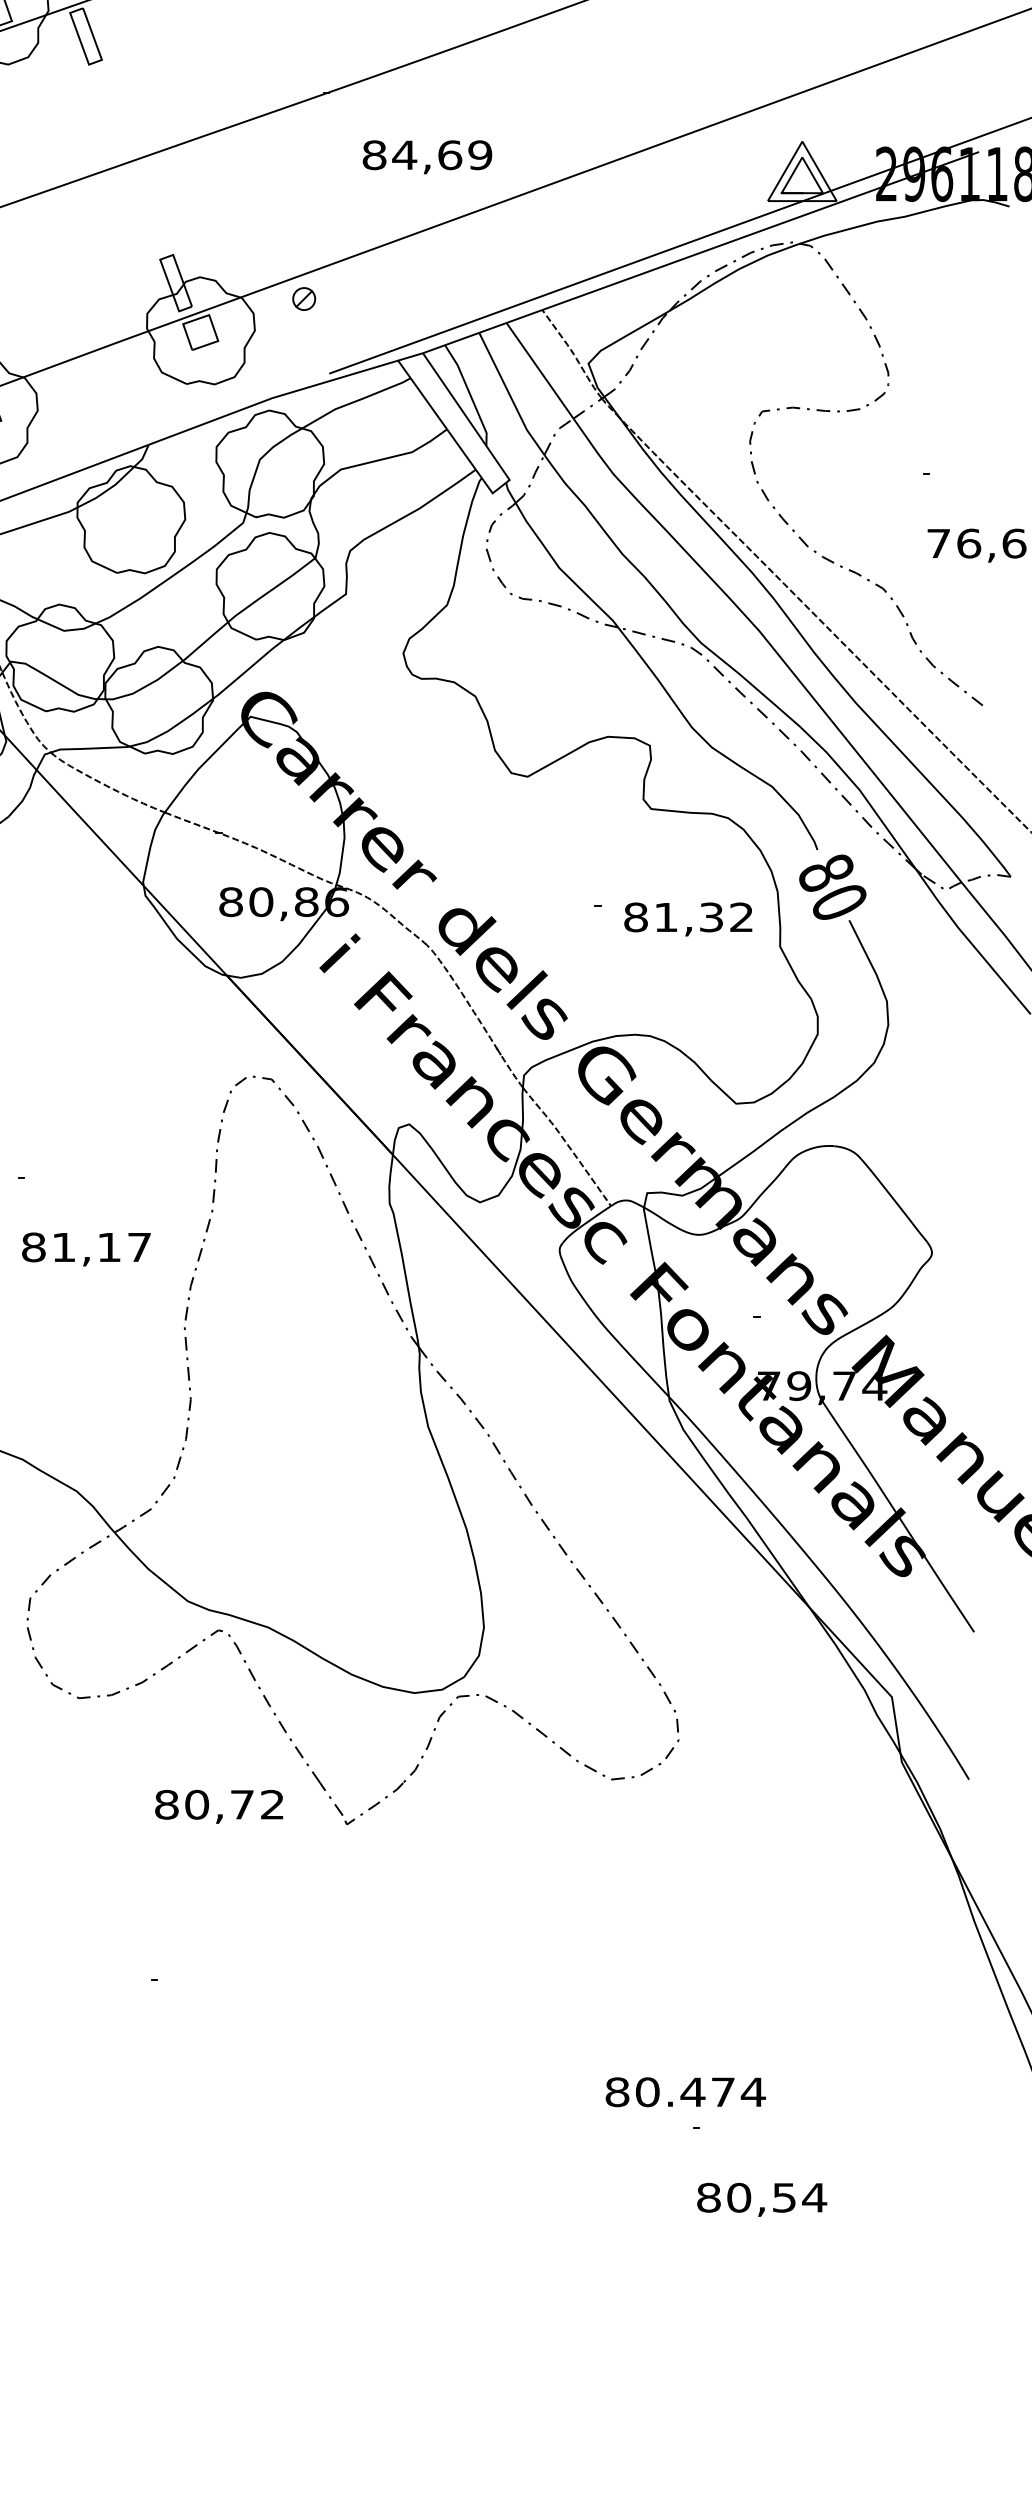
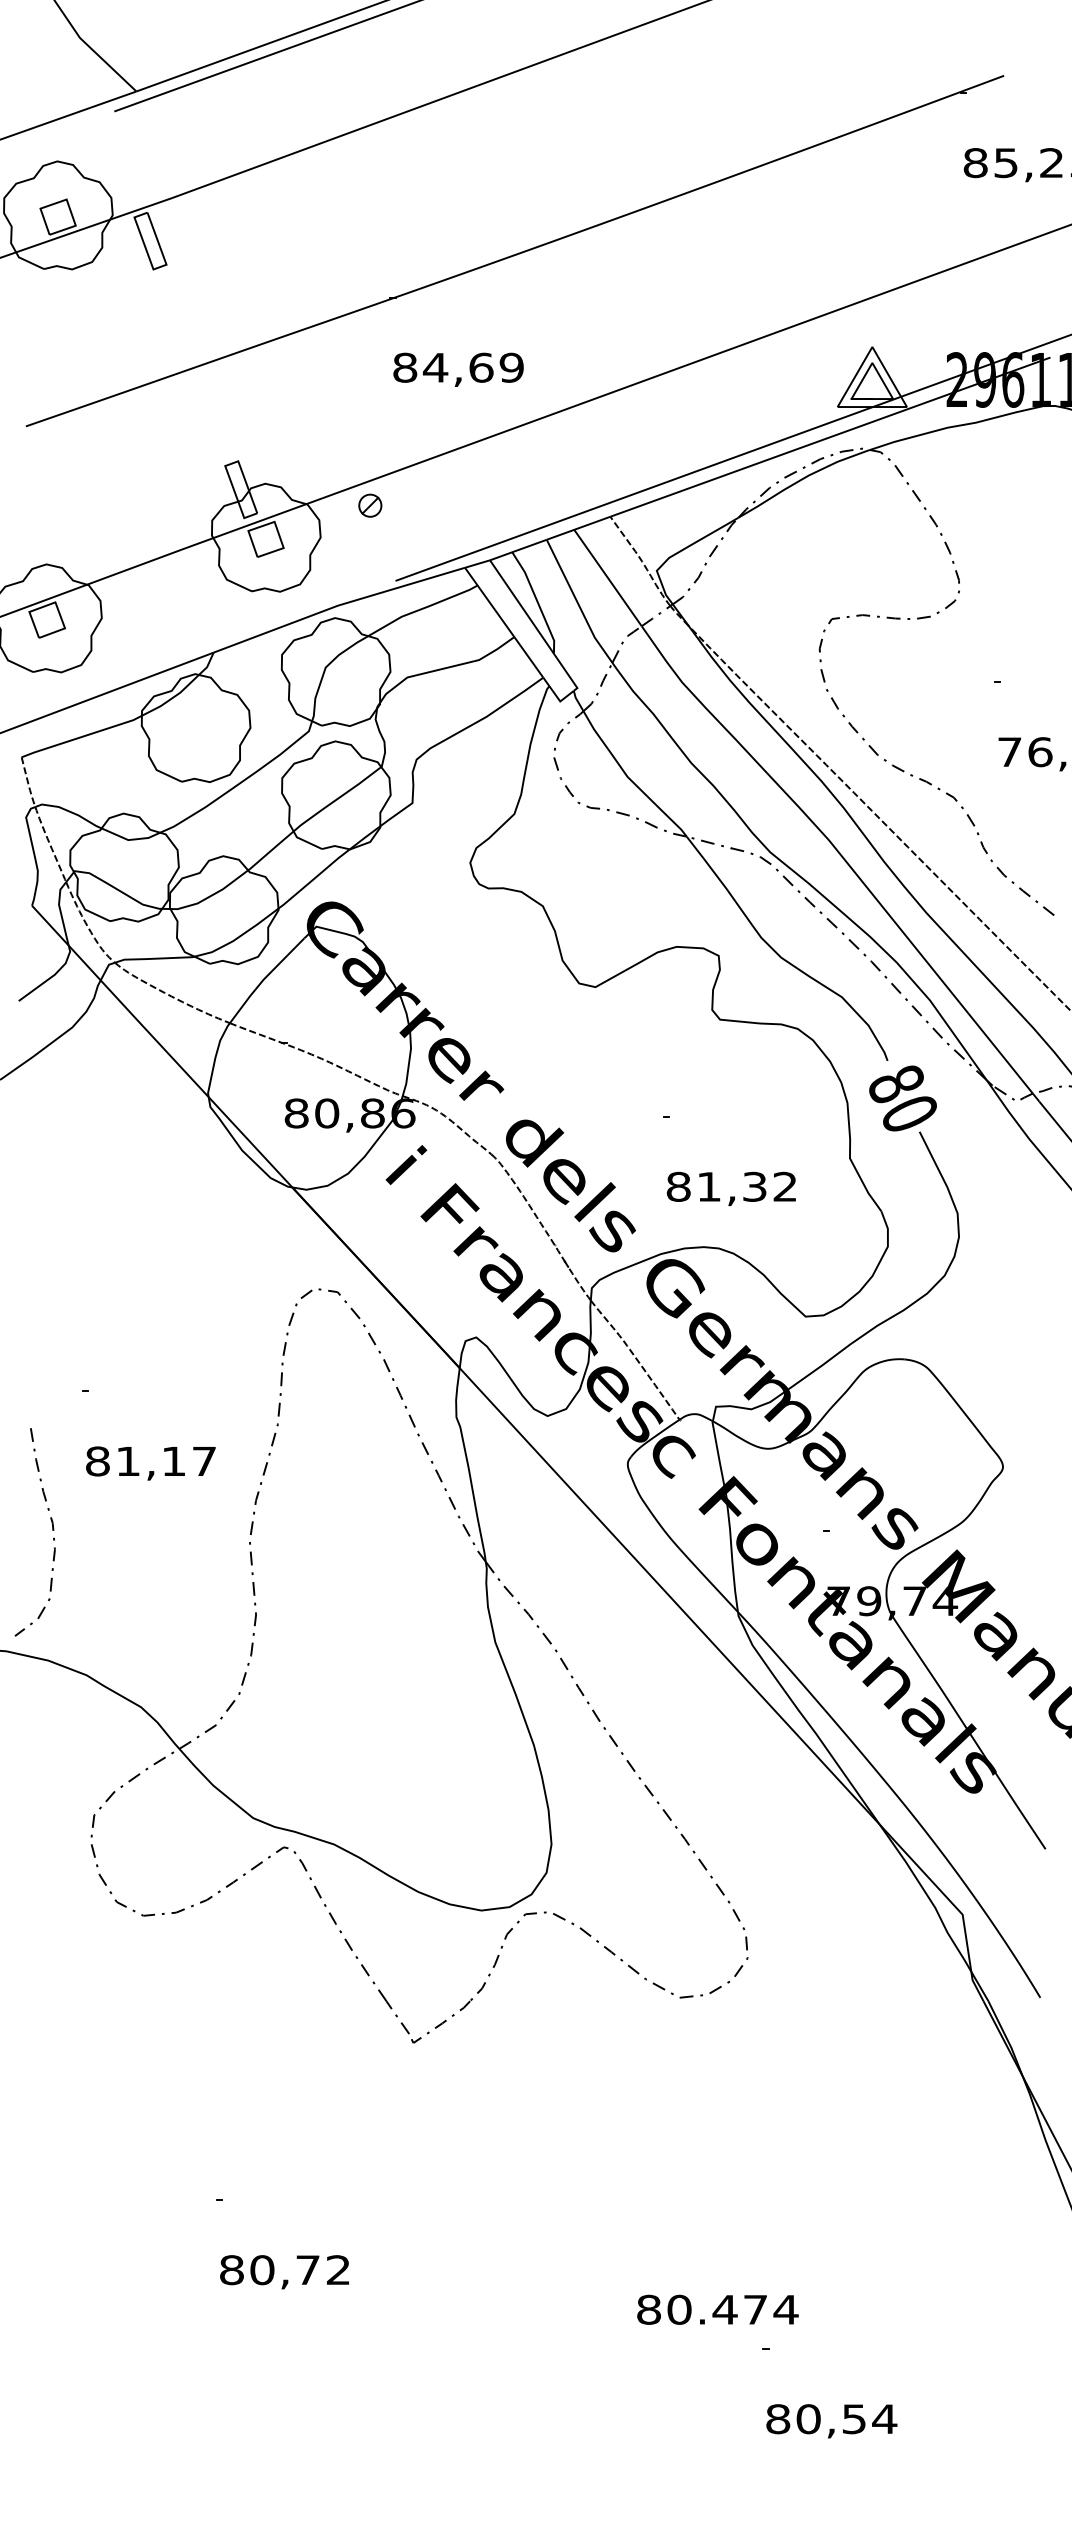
text: (427, 156) -> (458, 369), moved
text: (687, 919) -> (730, 1188), moved
text: (219, 1807) -> (284, 2272), moved
text: (685, 2091) -> (717, 2309), moved

